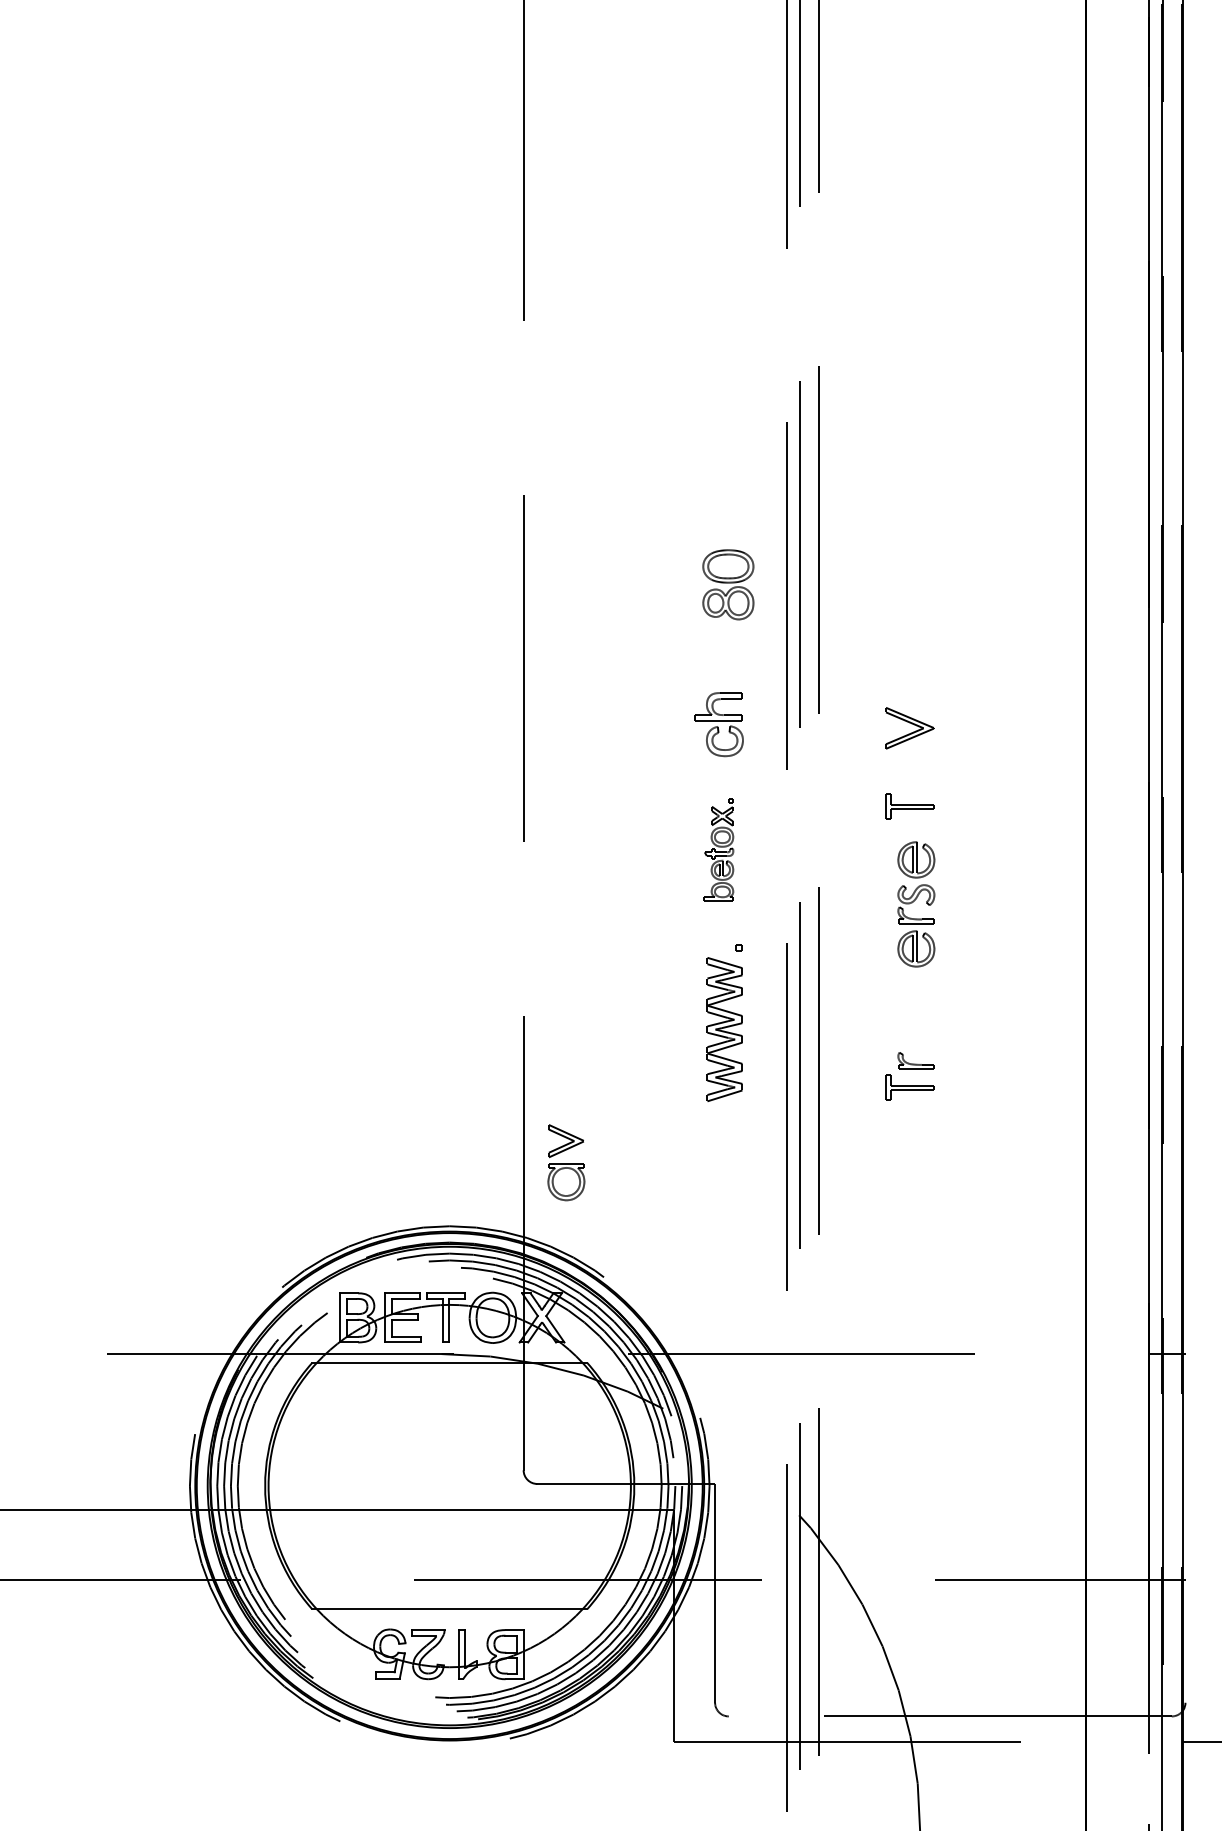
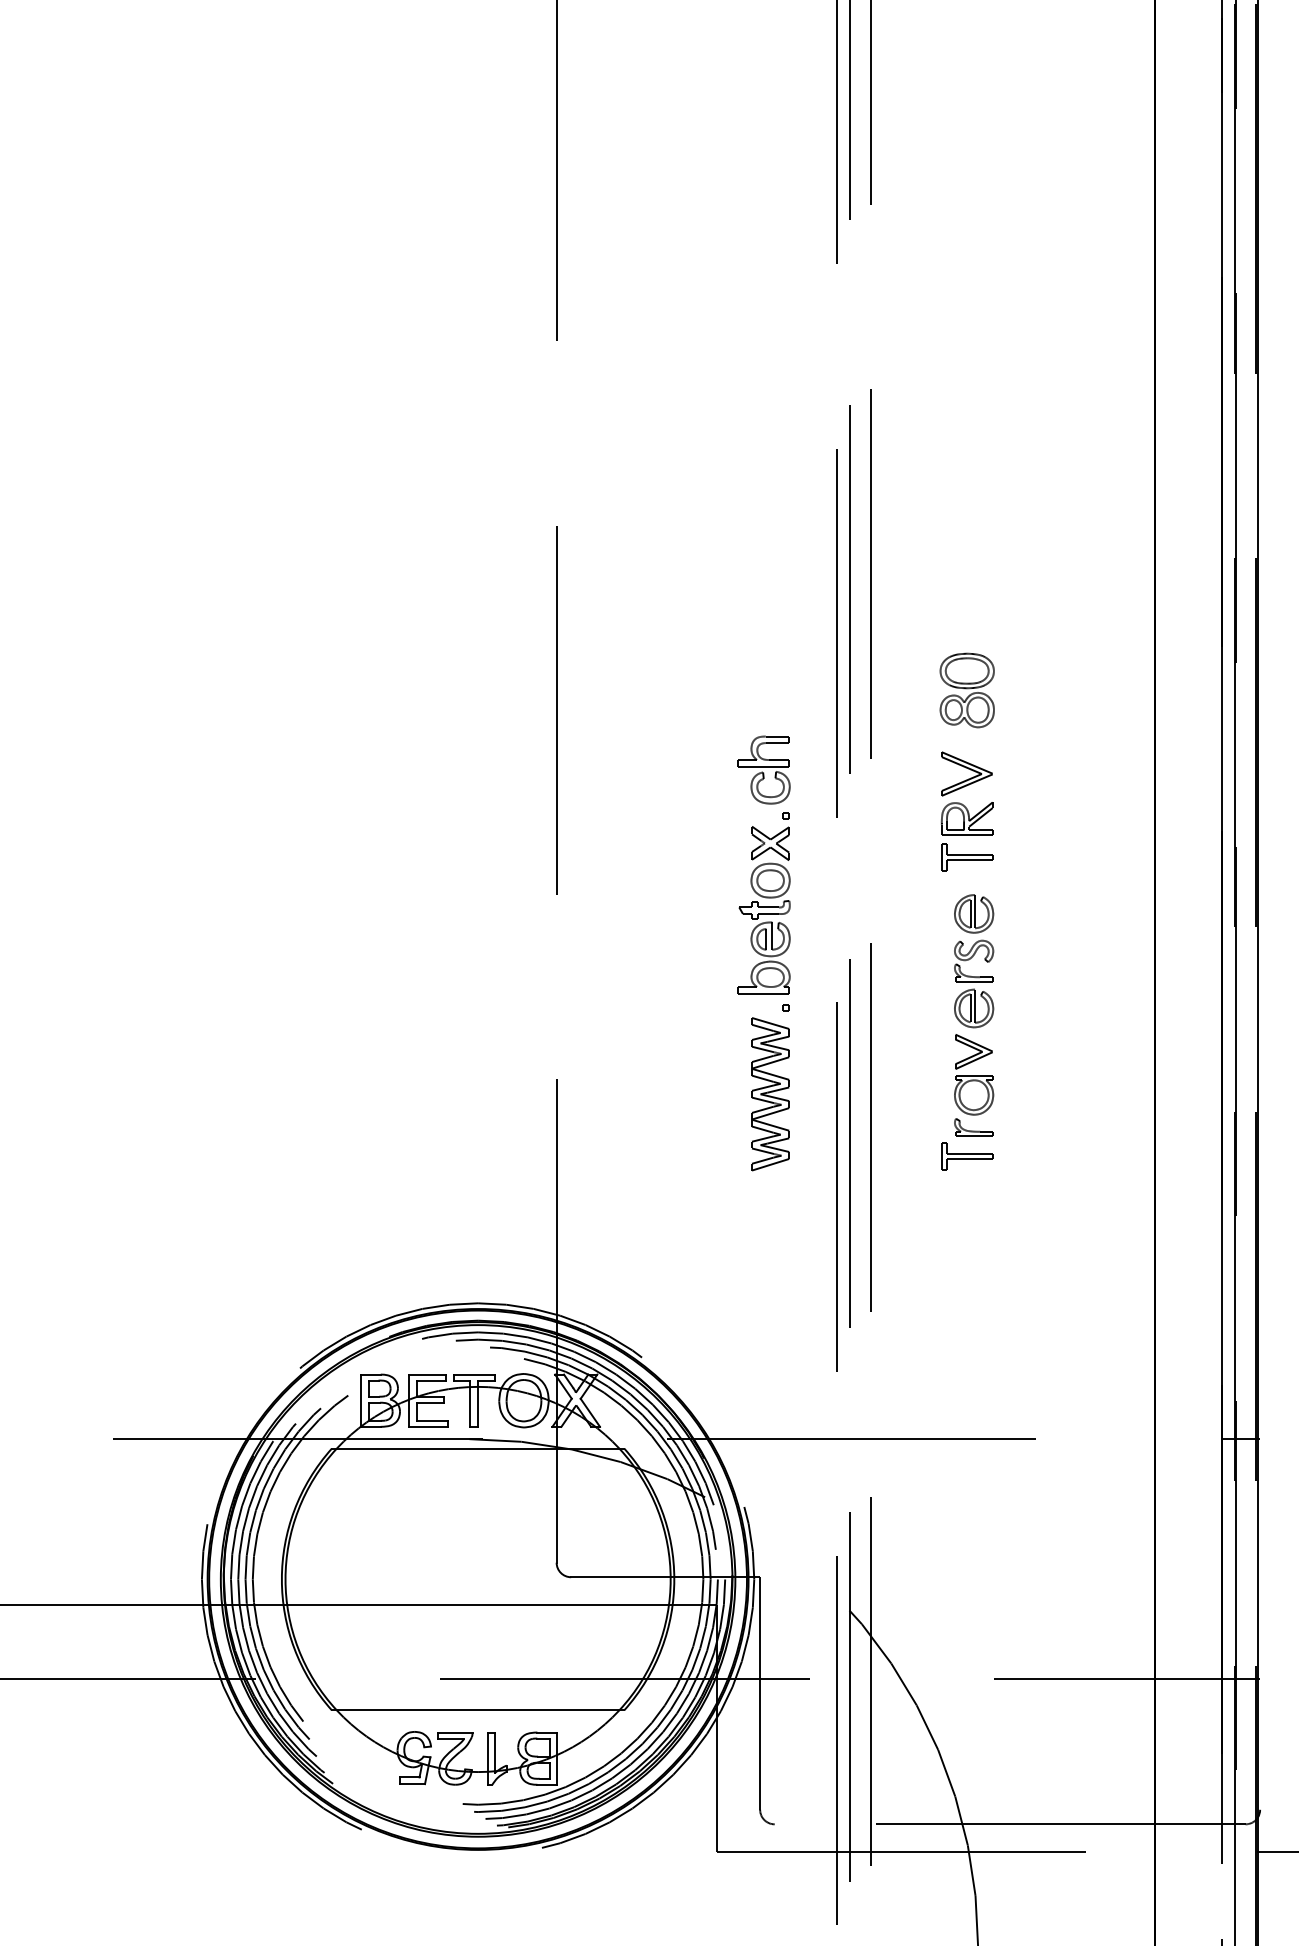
part: (727, 584) -> (966, 690), moved
part: (909, 770) -> (966, 818), added
part: (718, 850) -> (763, 903), size x1.67
part: (566, 1162) -> (974, 1074), moved

